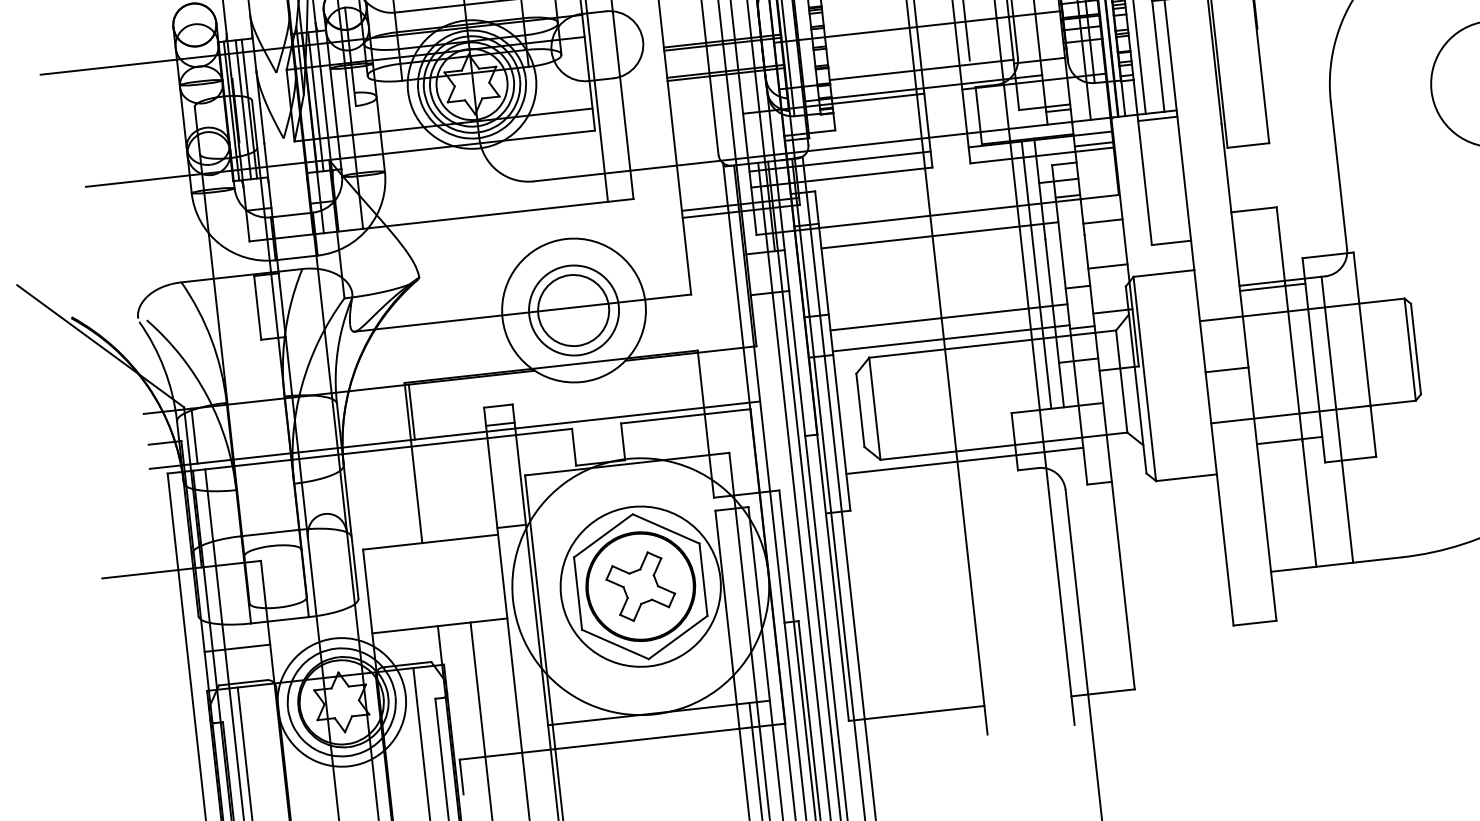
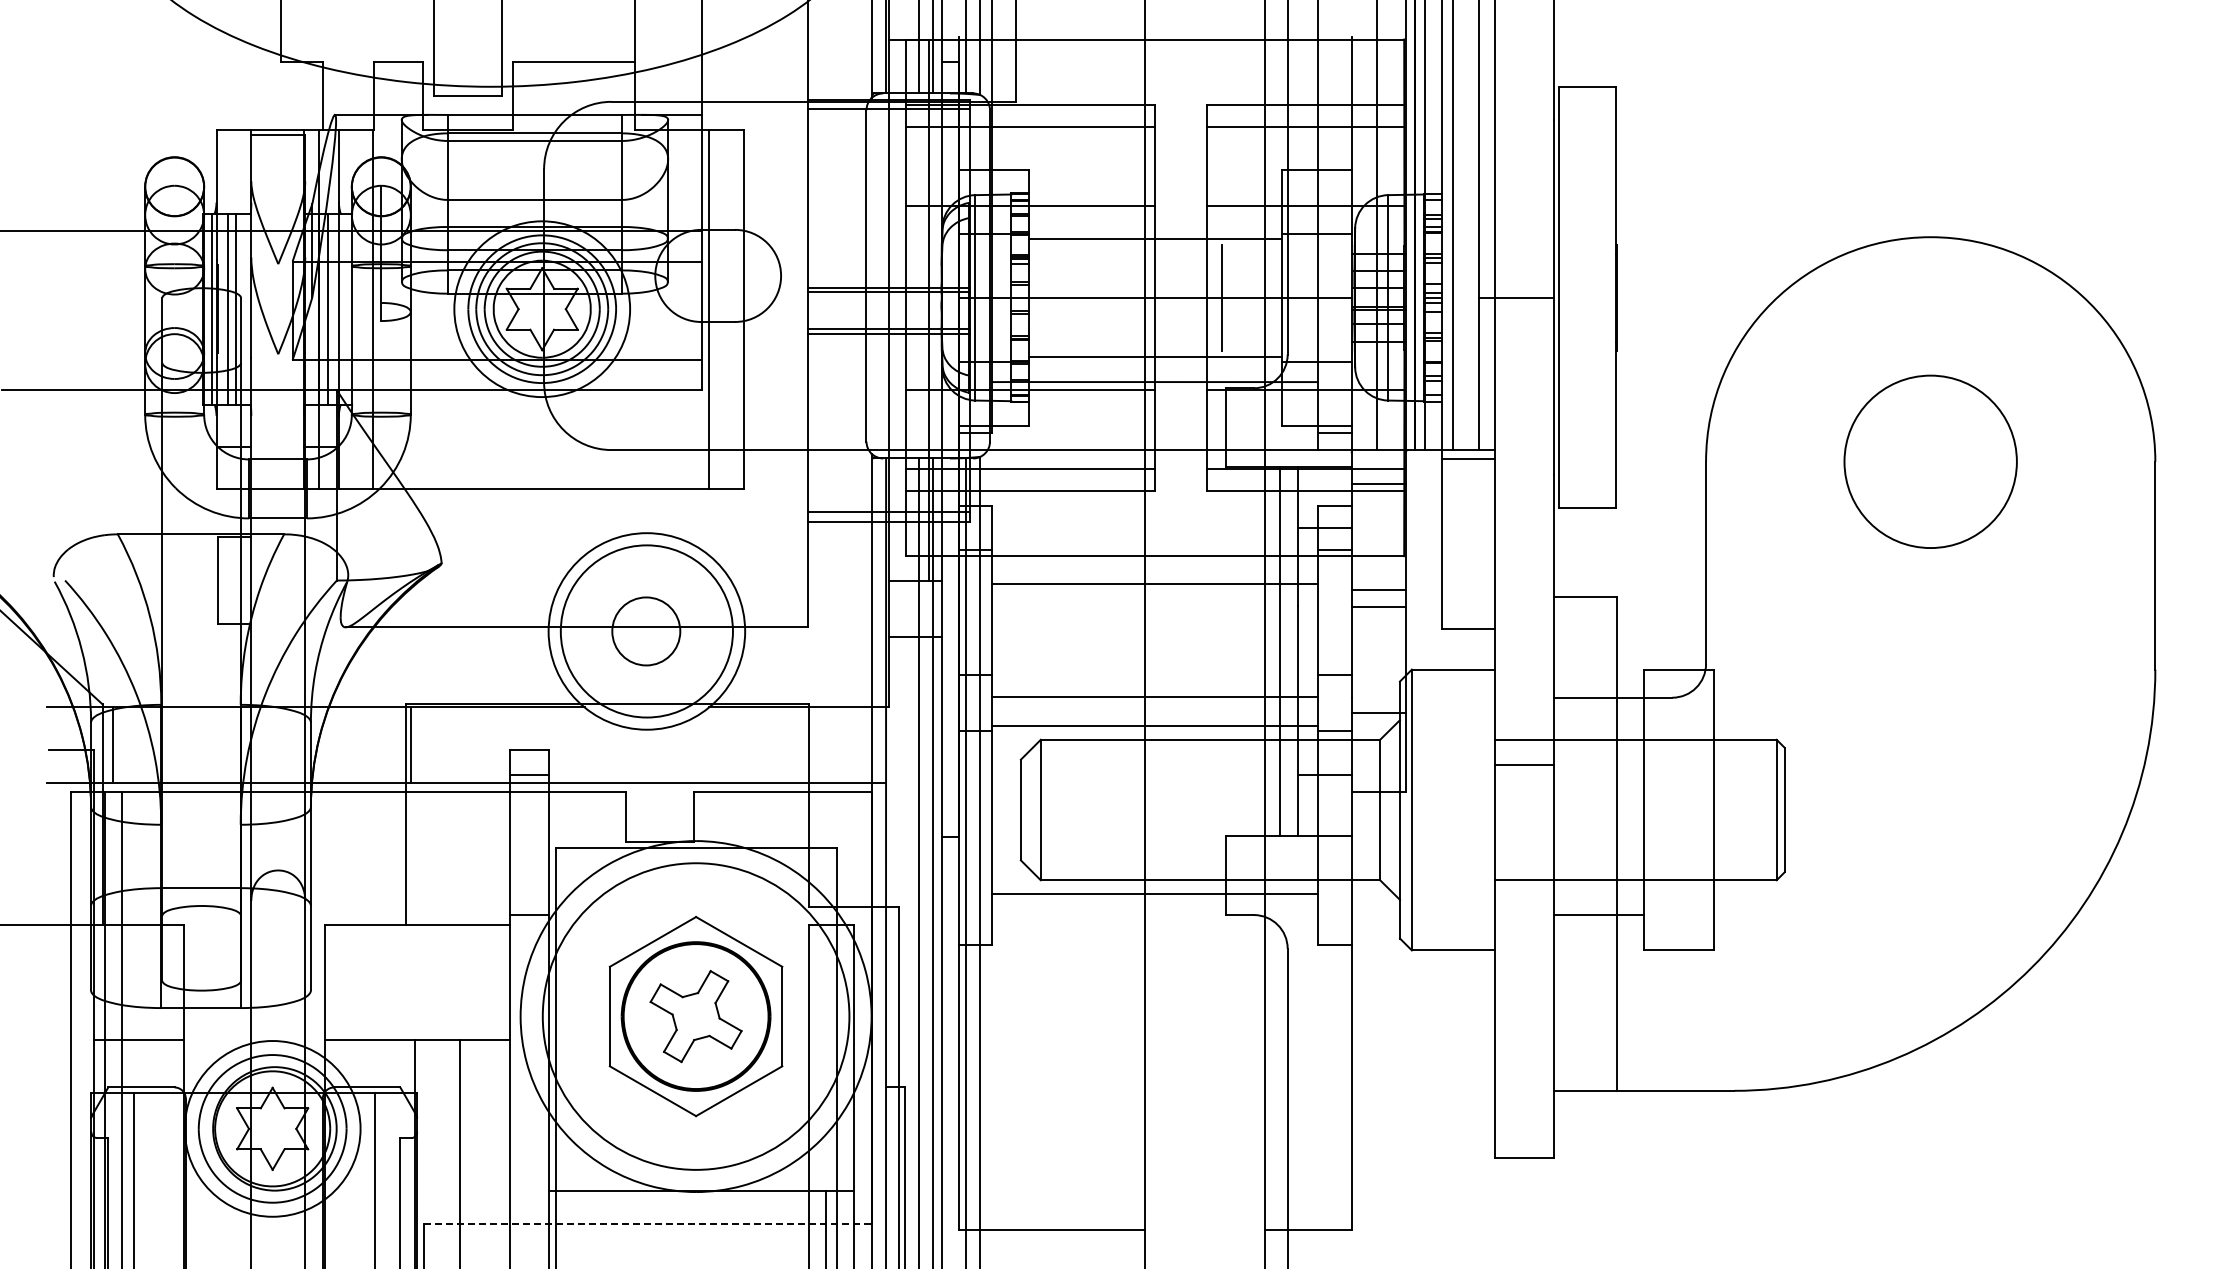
line: (1107, 266) -> (1378, 606), moved
line: (1272, 287) -> (1599, 704), removed
circle: (573, 309) -> (646, 630), size x1.4
circle: (573, 310) -> (645, 631), size x0.7
line: (1226, 370) -> (1524, 765), moved
line: (1337, 419) -> (1667, 893), removed
circle: (640, 586) -> (695, 1016), size x1.4
line: (622, 741) -> (648, 1224), solid -> dashed

